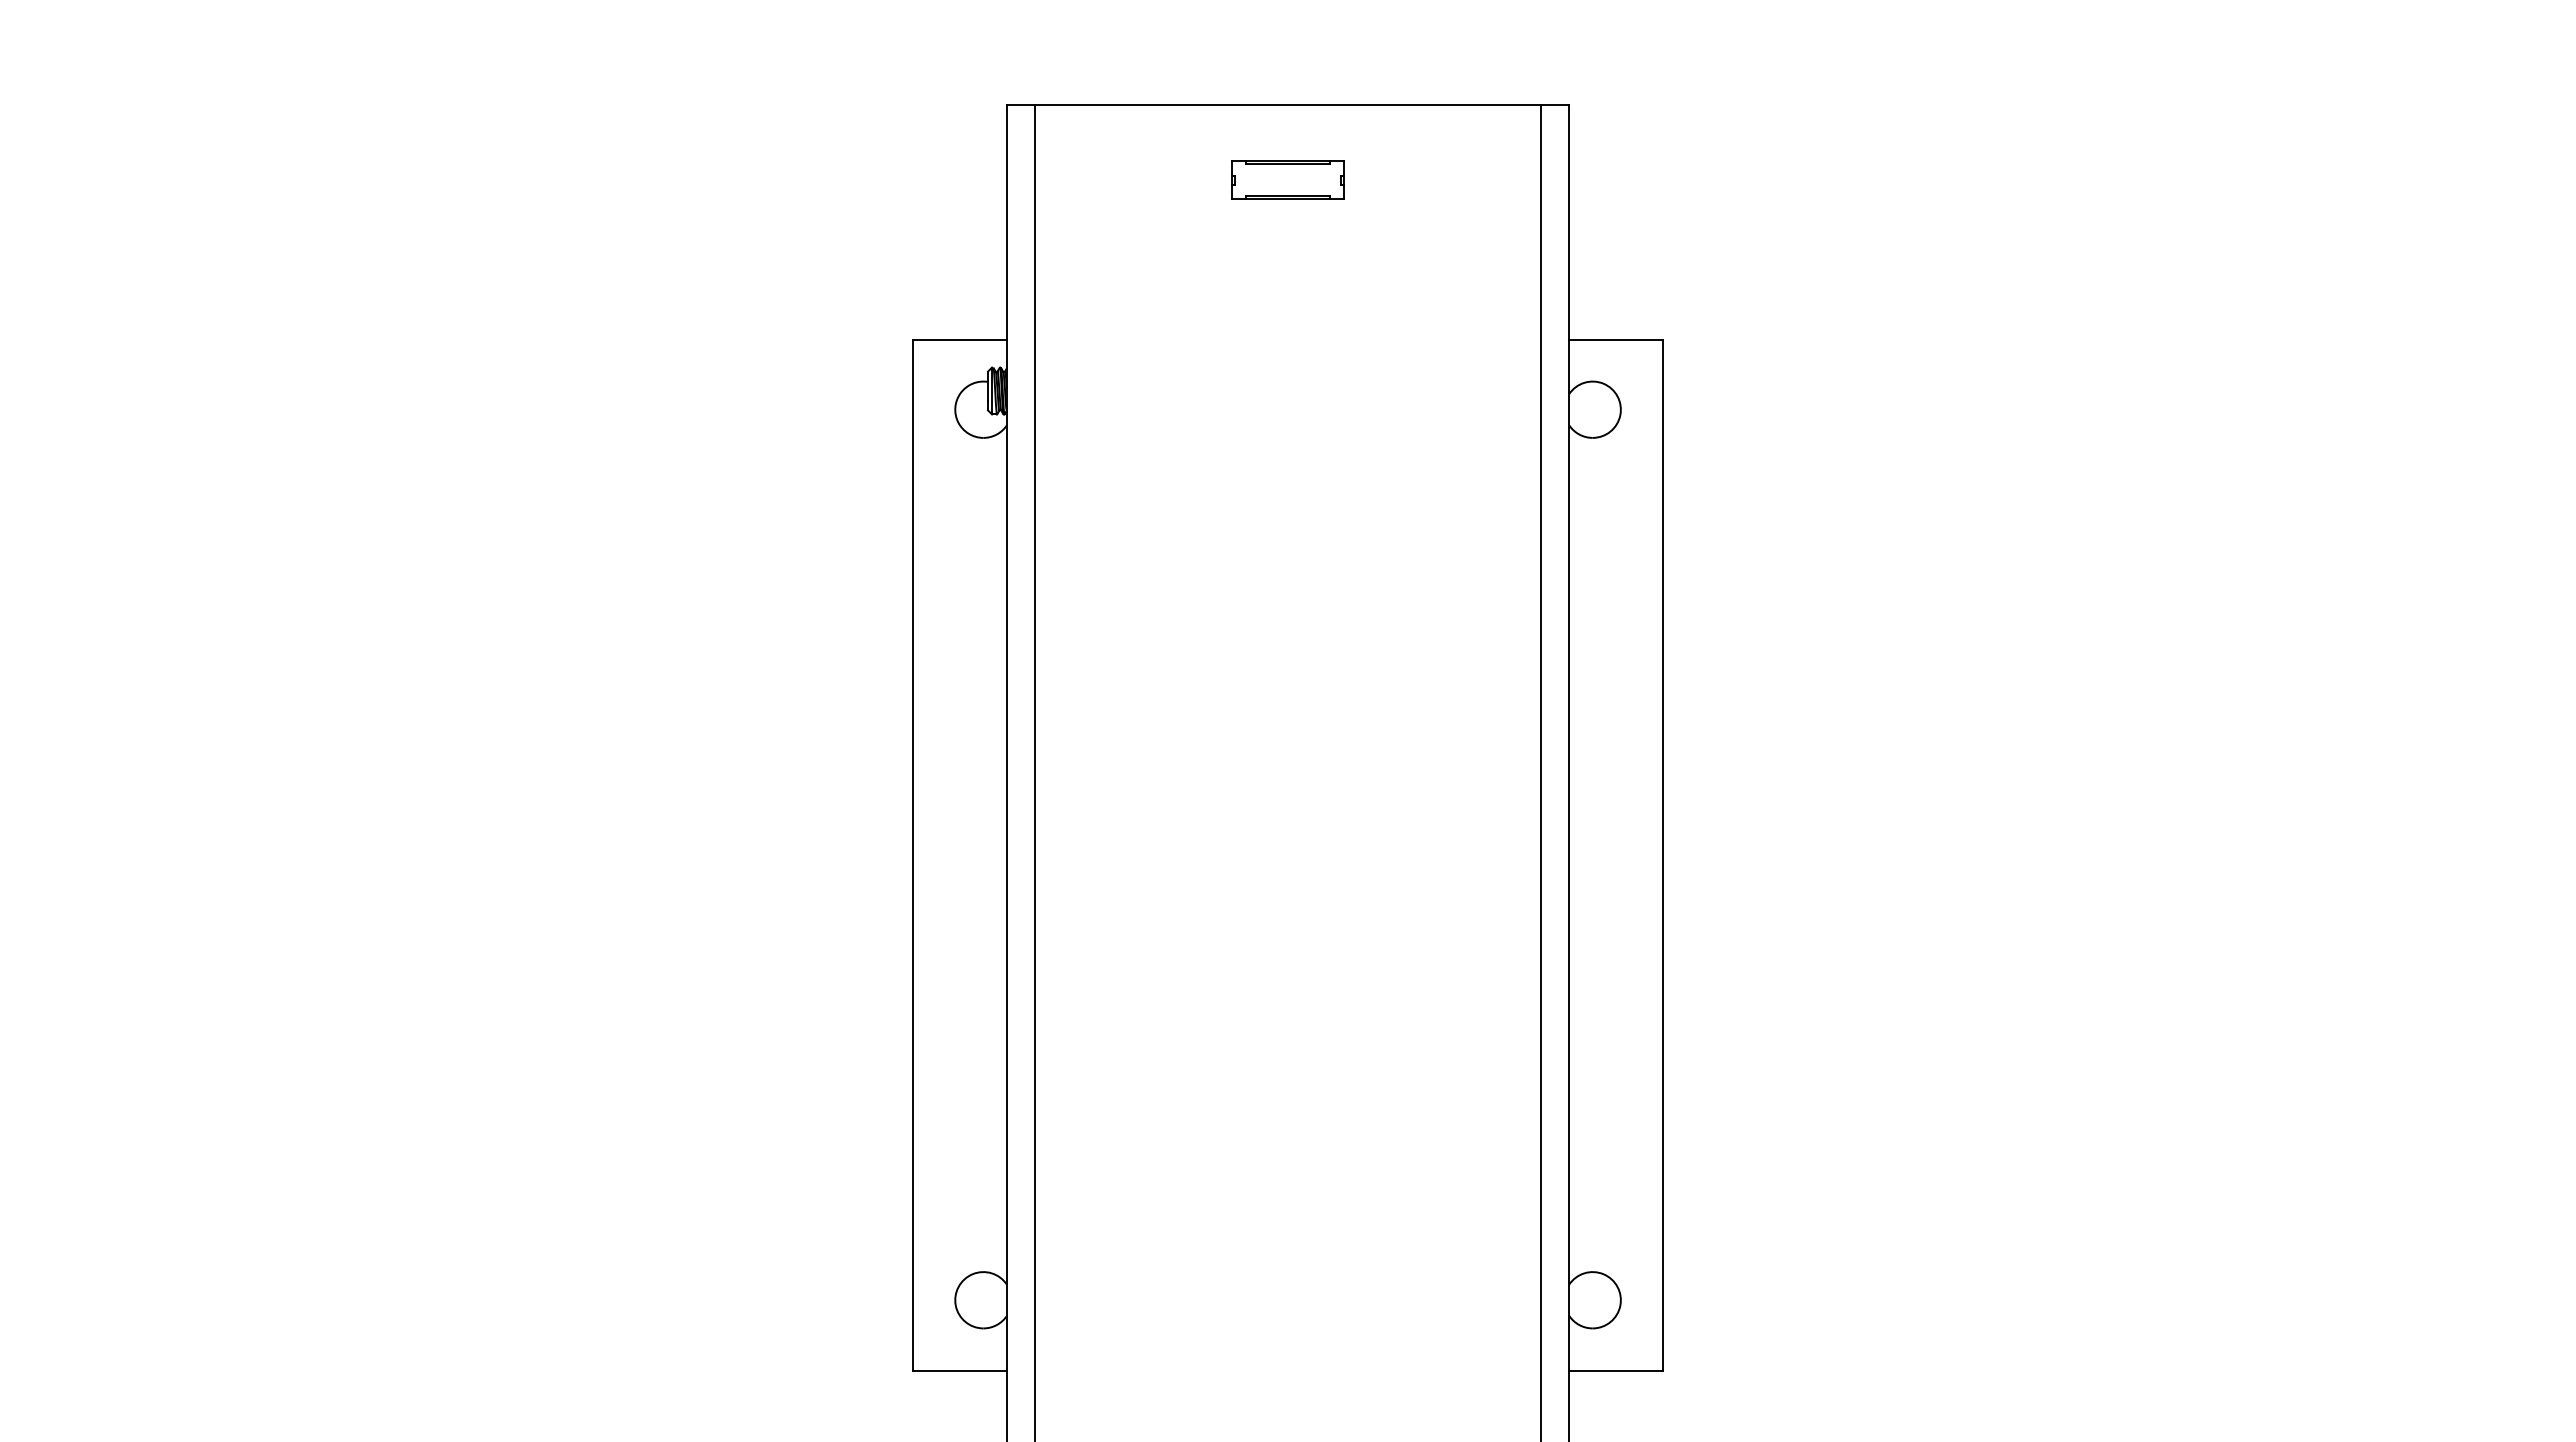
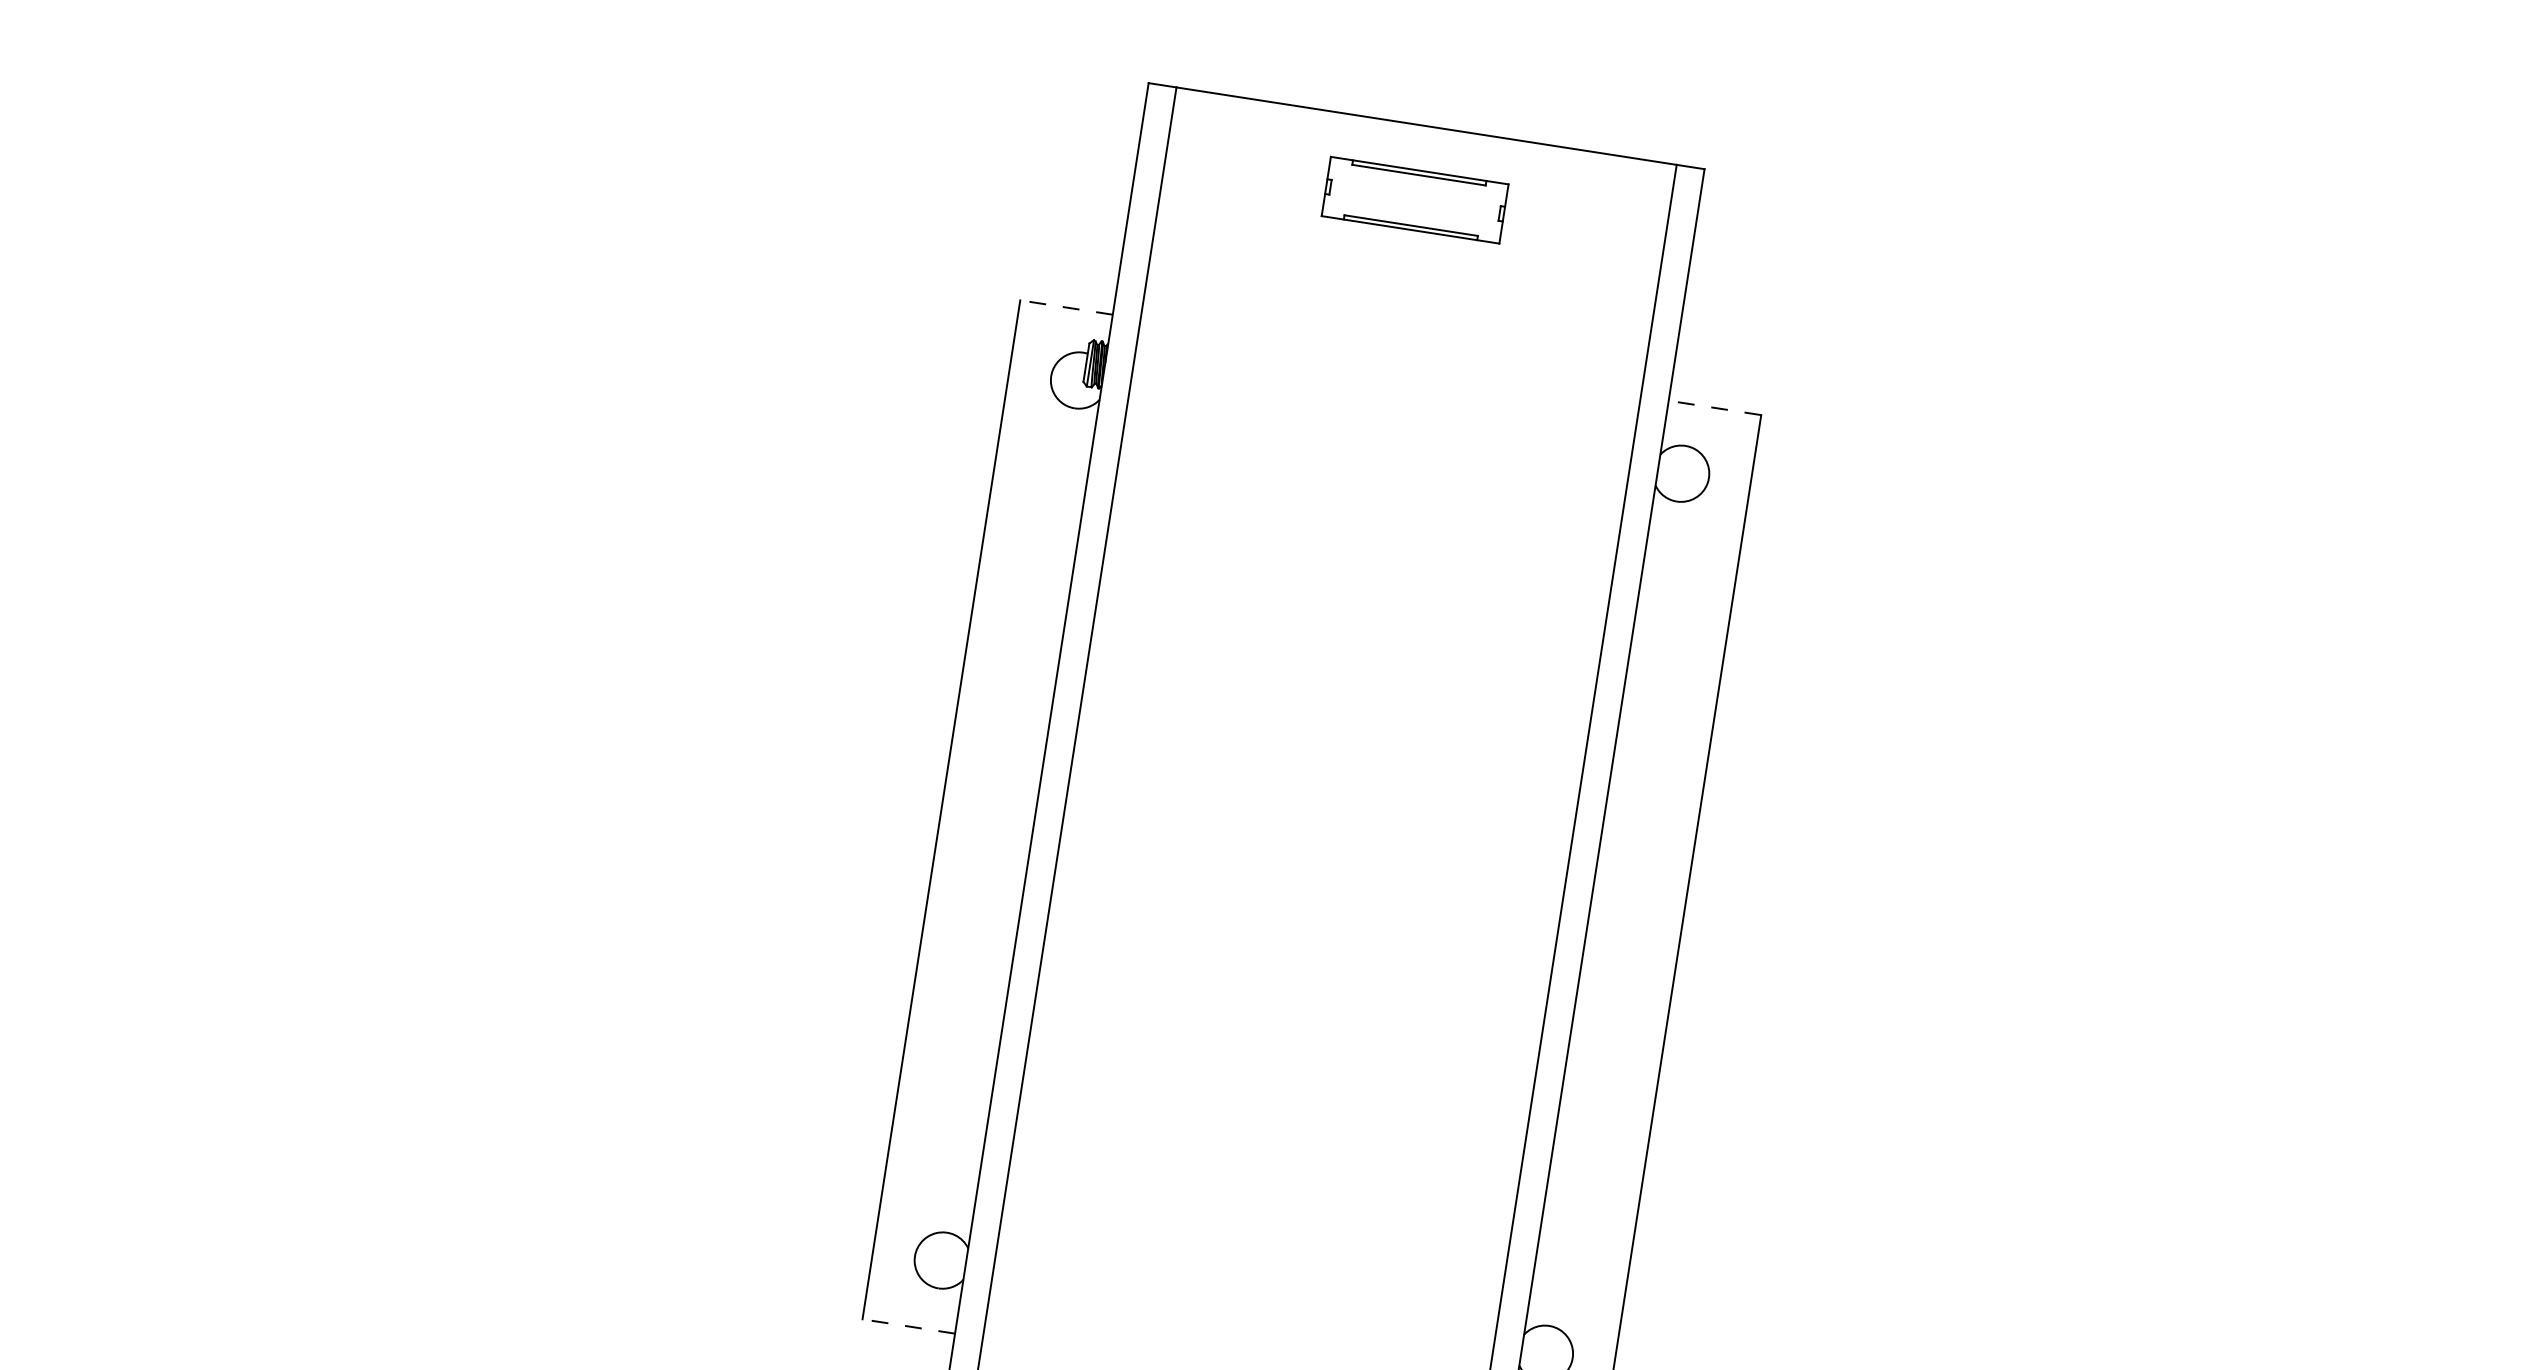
part: (1287, 179) -> (1414, 199), size x1.6
line: (959, 339) -> (1066, 307), solid -> dashed
line: (1616, 339) -> (1715, 407), solid -> dashed
line: (959, 1370) -> (908, 1326), solid -> dashed

